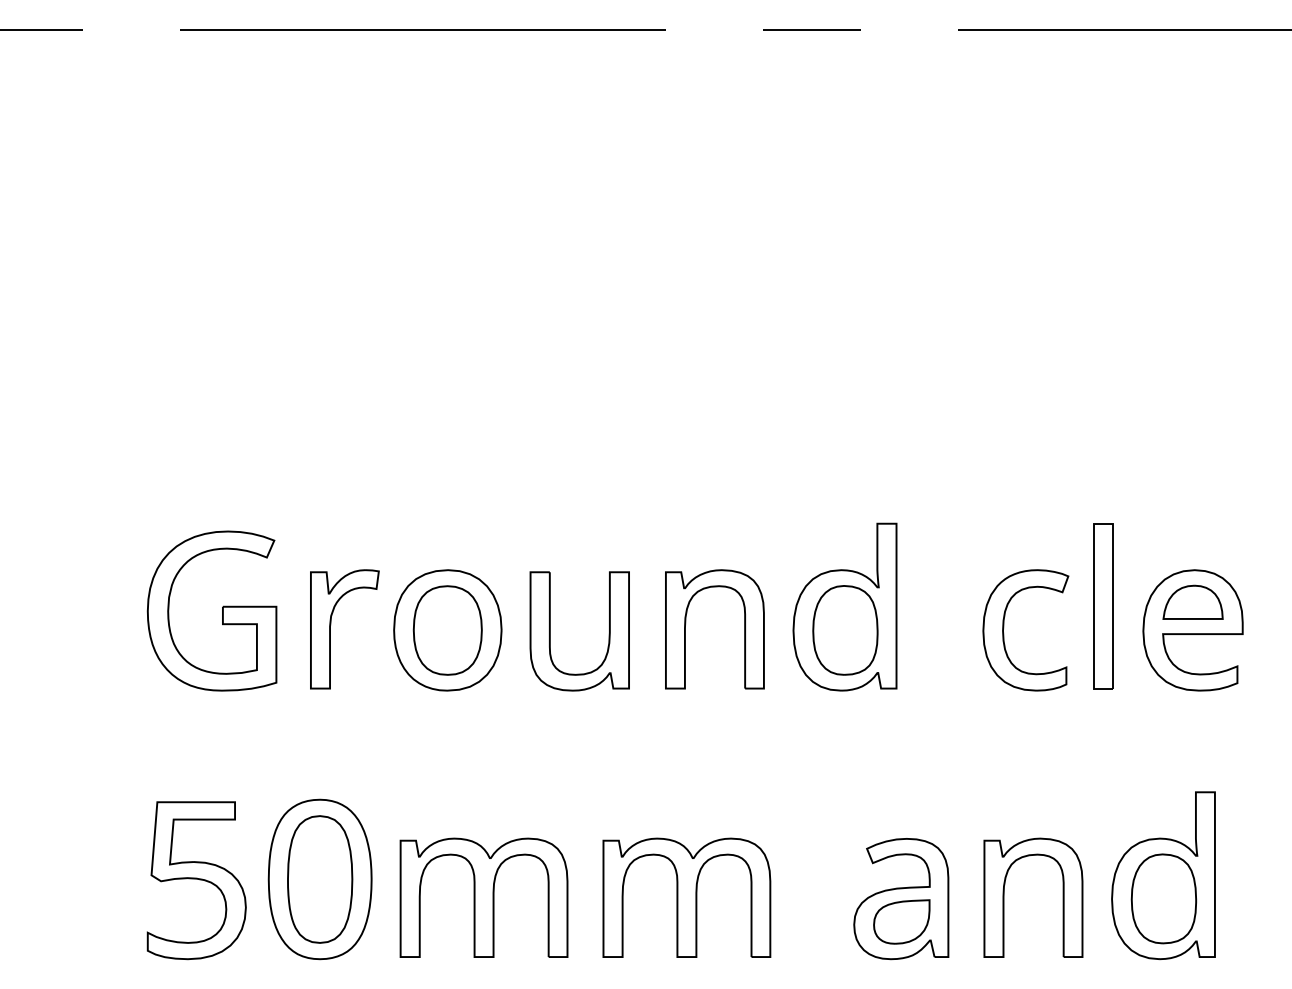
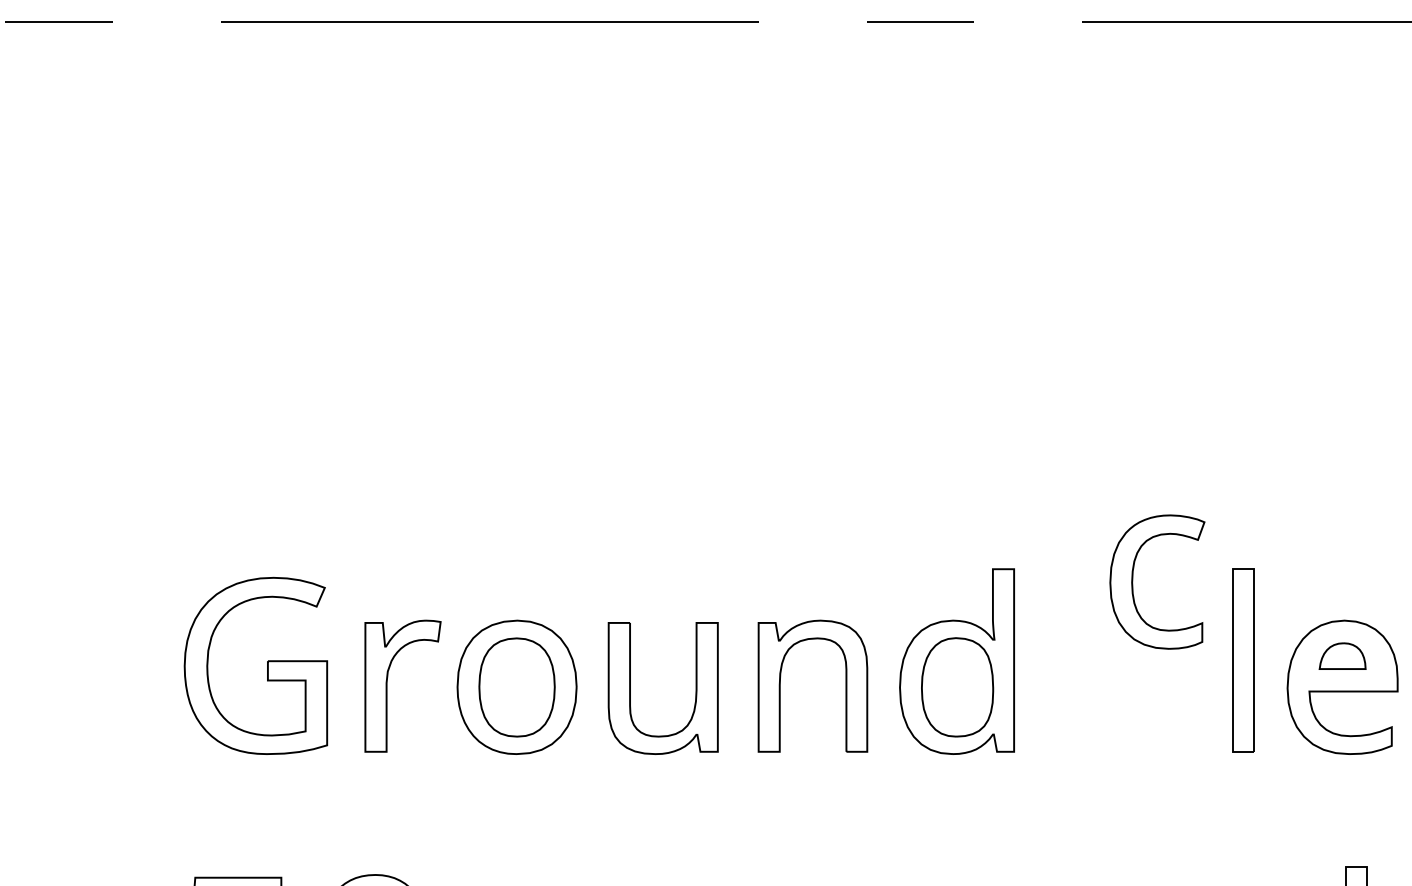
part: (1192, 601) -> (1342, 655), size x0.7
part: (1004, 628) -> (1133, 580), moved

